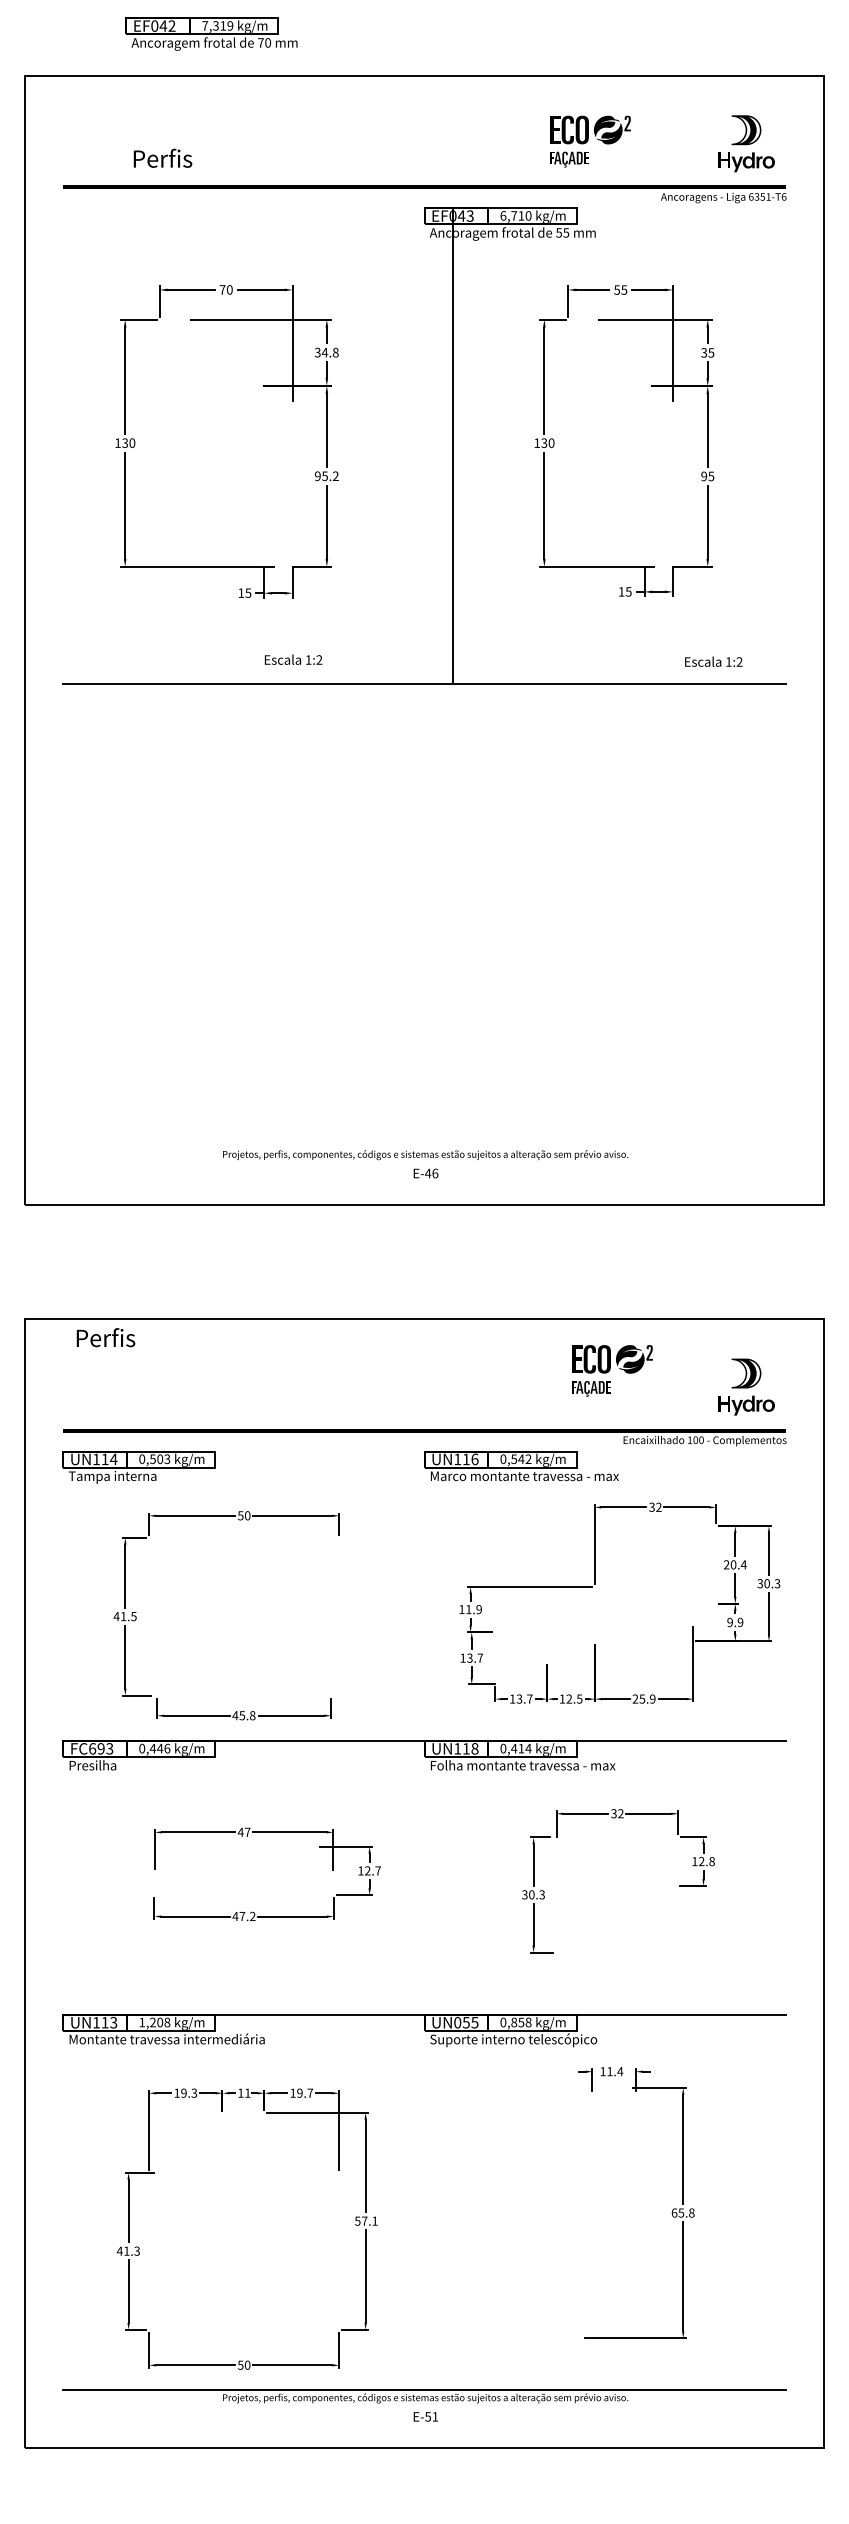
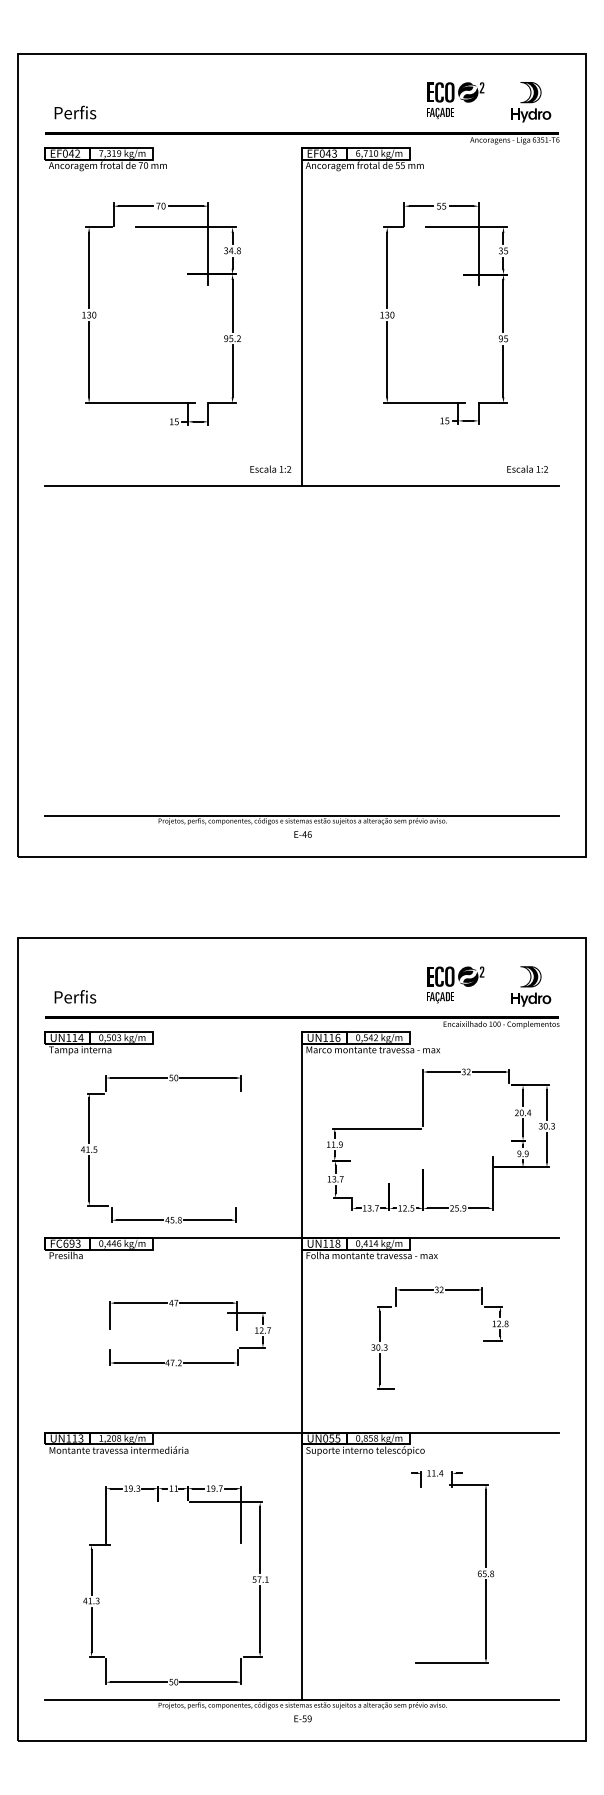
part: (211, 33) -> (105, 158), moved
part: (590, 141) -> (455, 100), moved
text: (162, 157) -> (75, 111), moved
line: (452, 445) -> (302, 316), moved
text: (293, 659) -> (270, 469), moved
text: (713, 661) -> (527, 469), moved
line: (424, 1146) -> (302, 815), added
text: (105, 1337) -> (75, 996), moved
part: (612, 1370) -> (455, 984), moved
line: (424, 1920) -> (302, 1365), added
text: (435, 2416) -> (309, 1718), E-51 -> E-59

